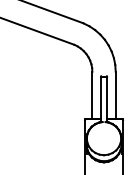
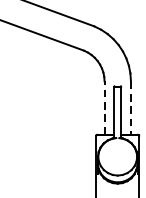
line: (92, 95) -> (104, 108), solid -> dashed
line: (115, 95) -> (130, 108), solid -> dashed

